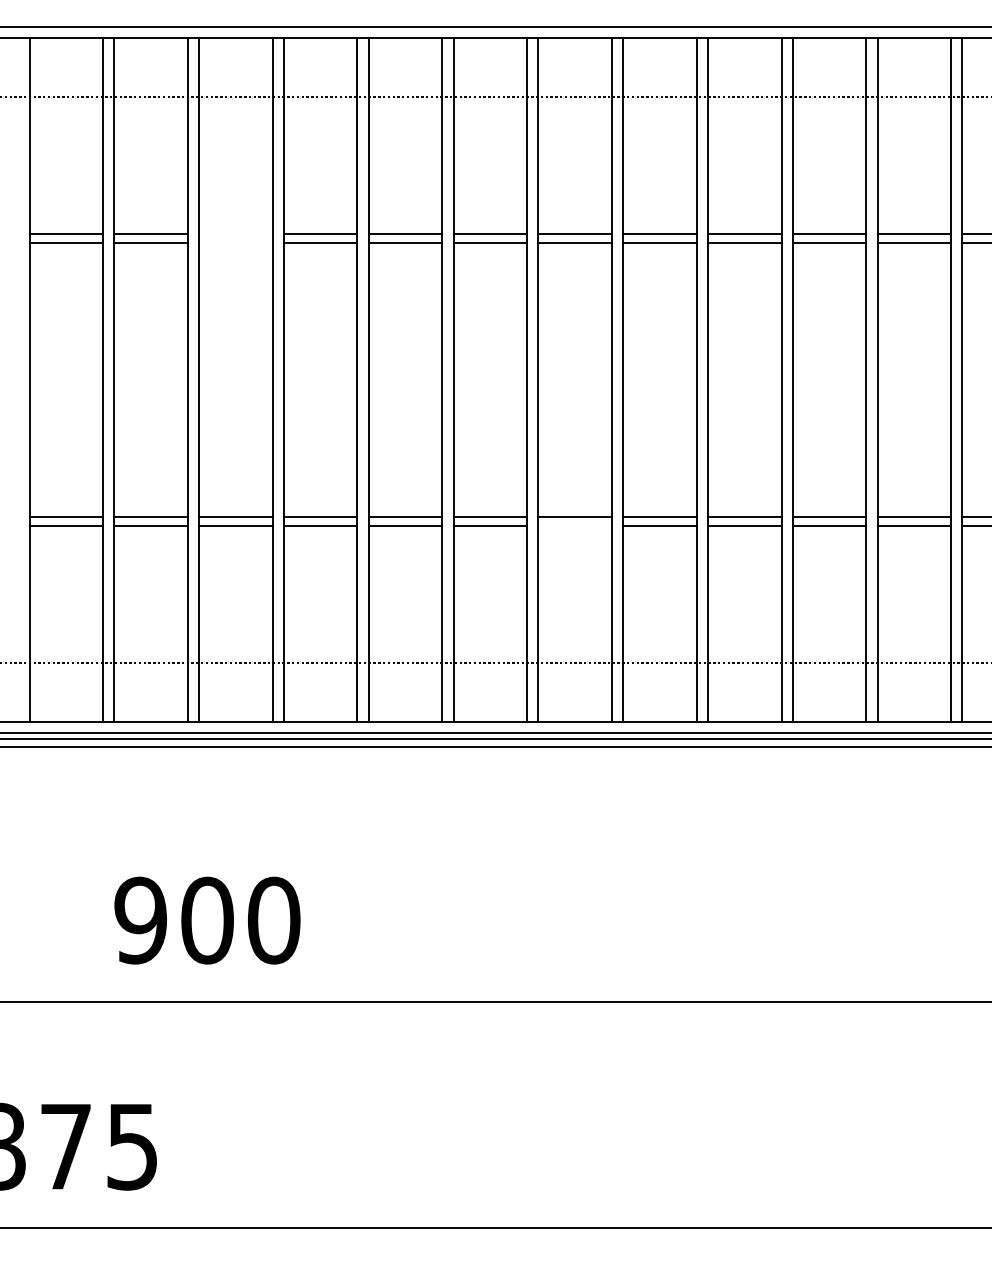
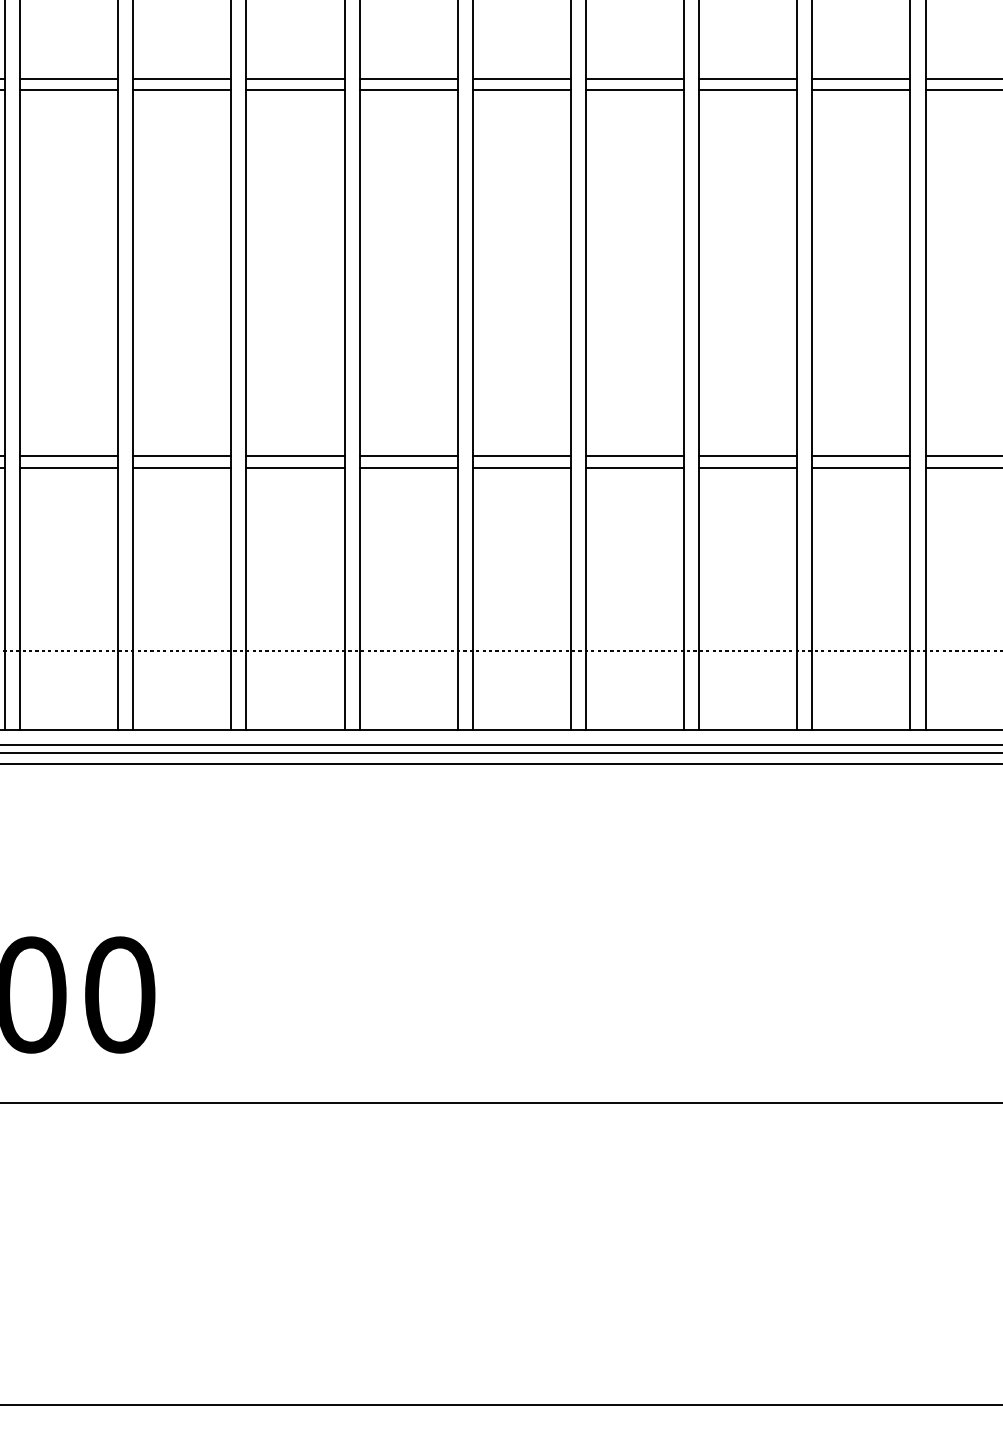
line: (235, 234) -> (68, 79), added
line: (235, 242) -> (68, 89), added
line: (574, 525) -> (521, 467), added

